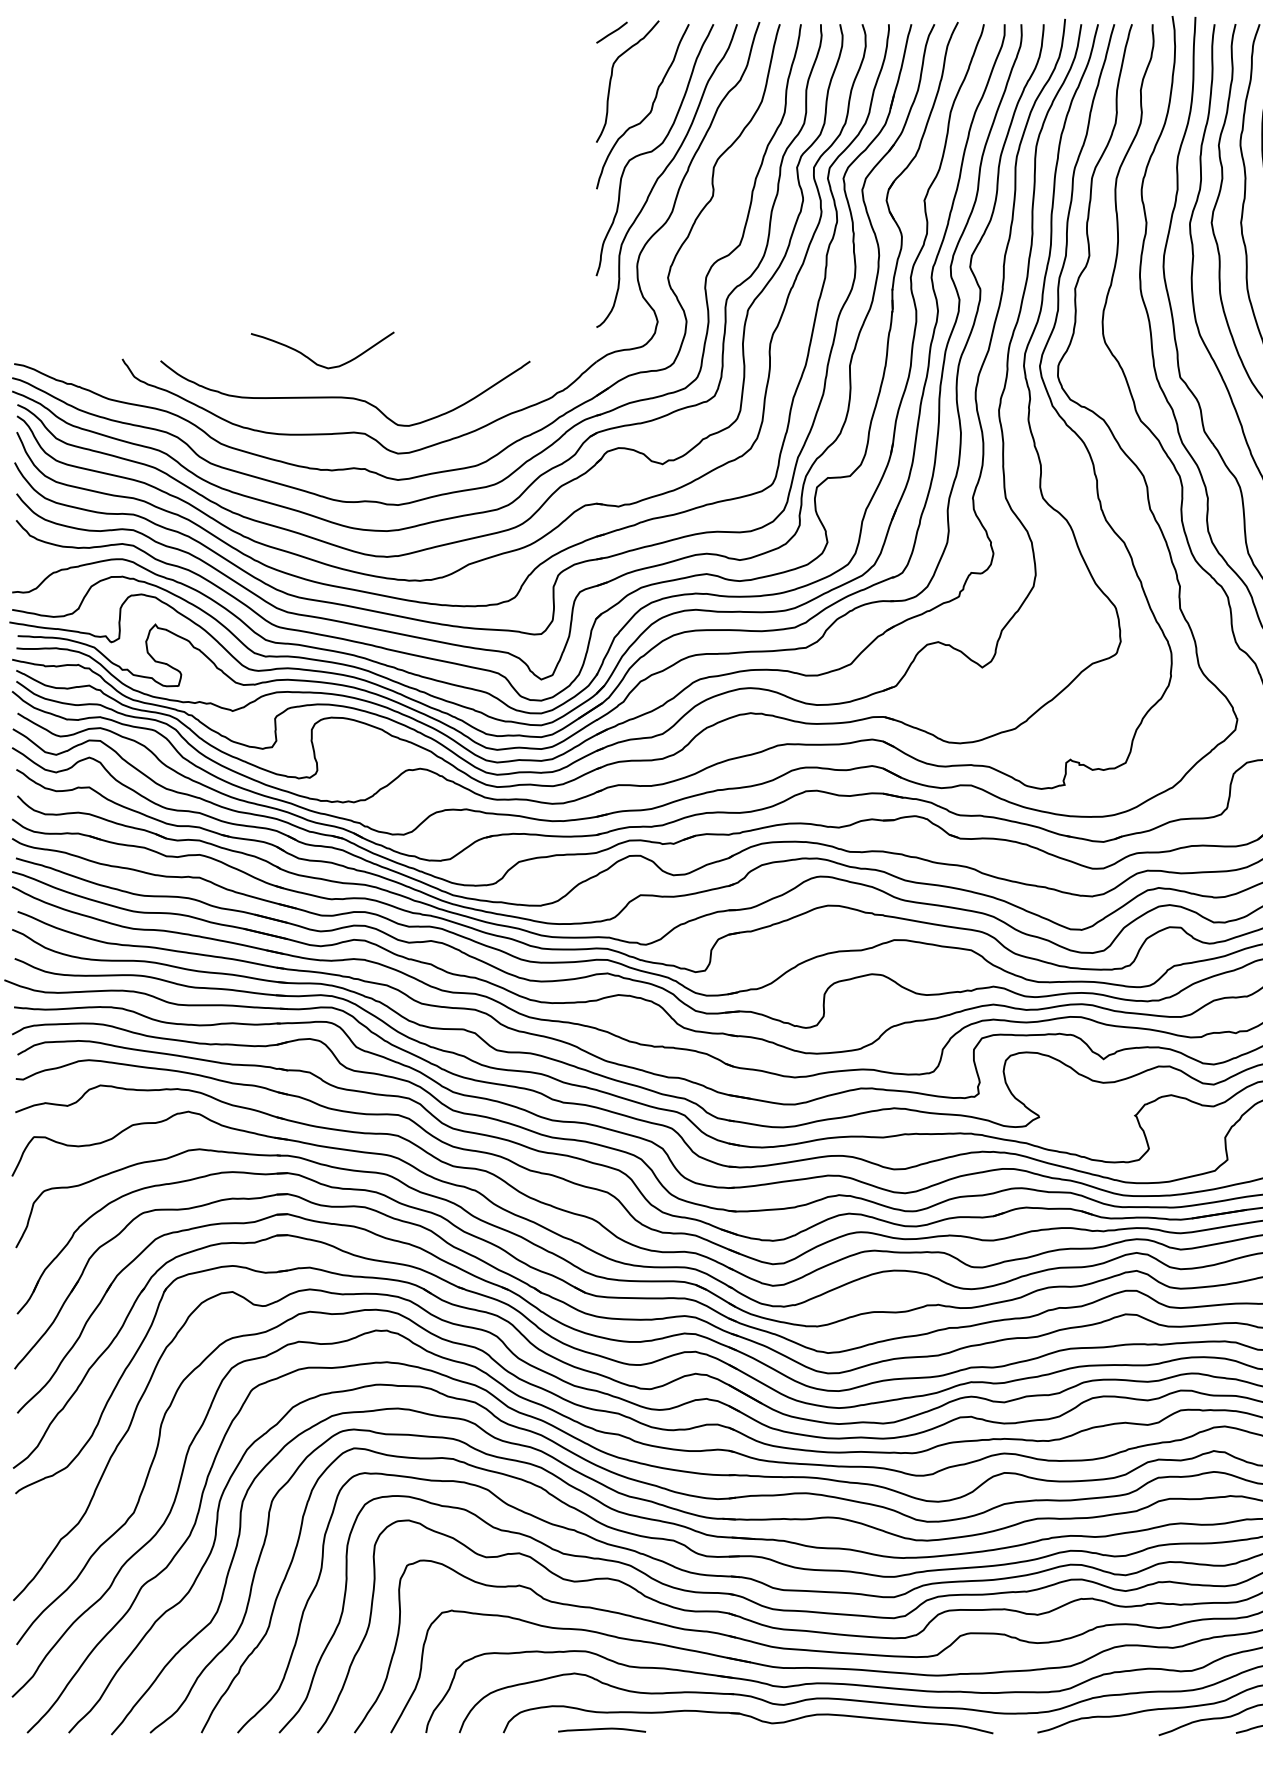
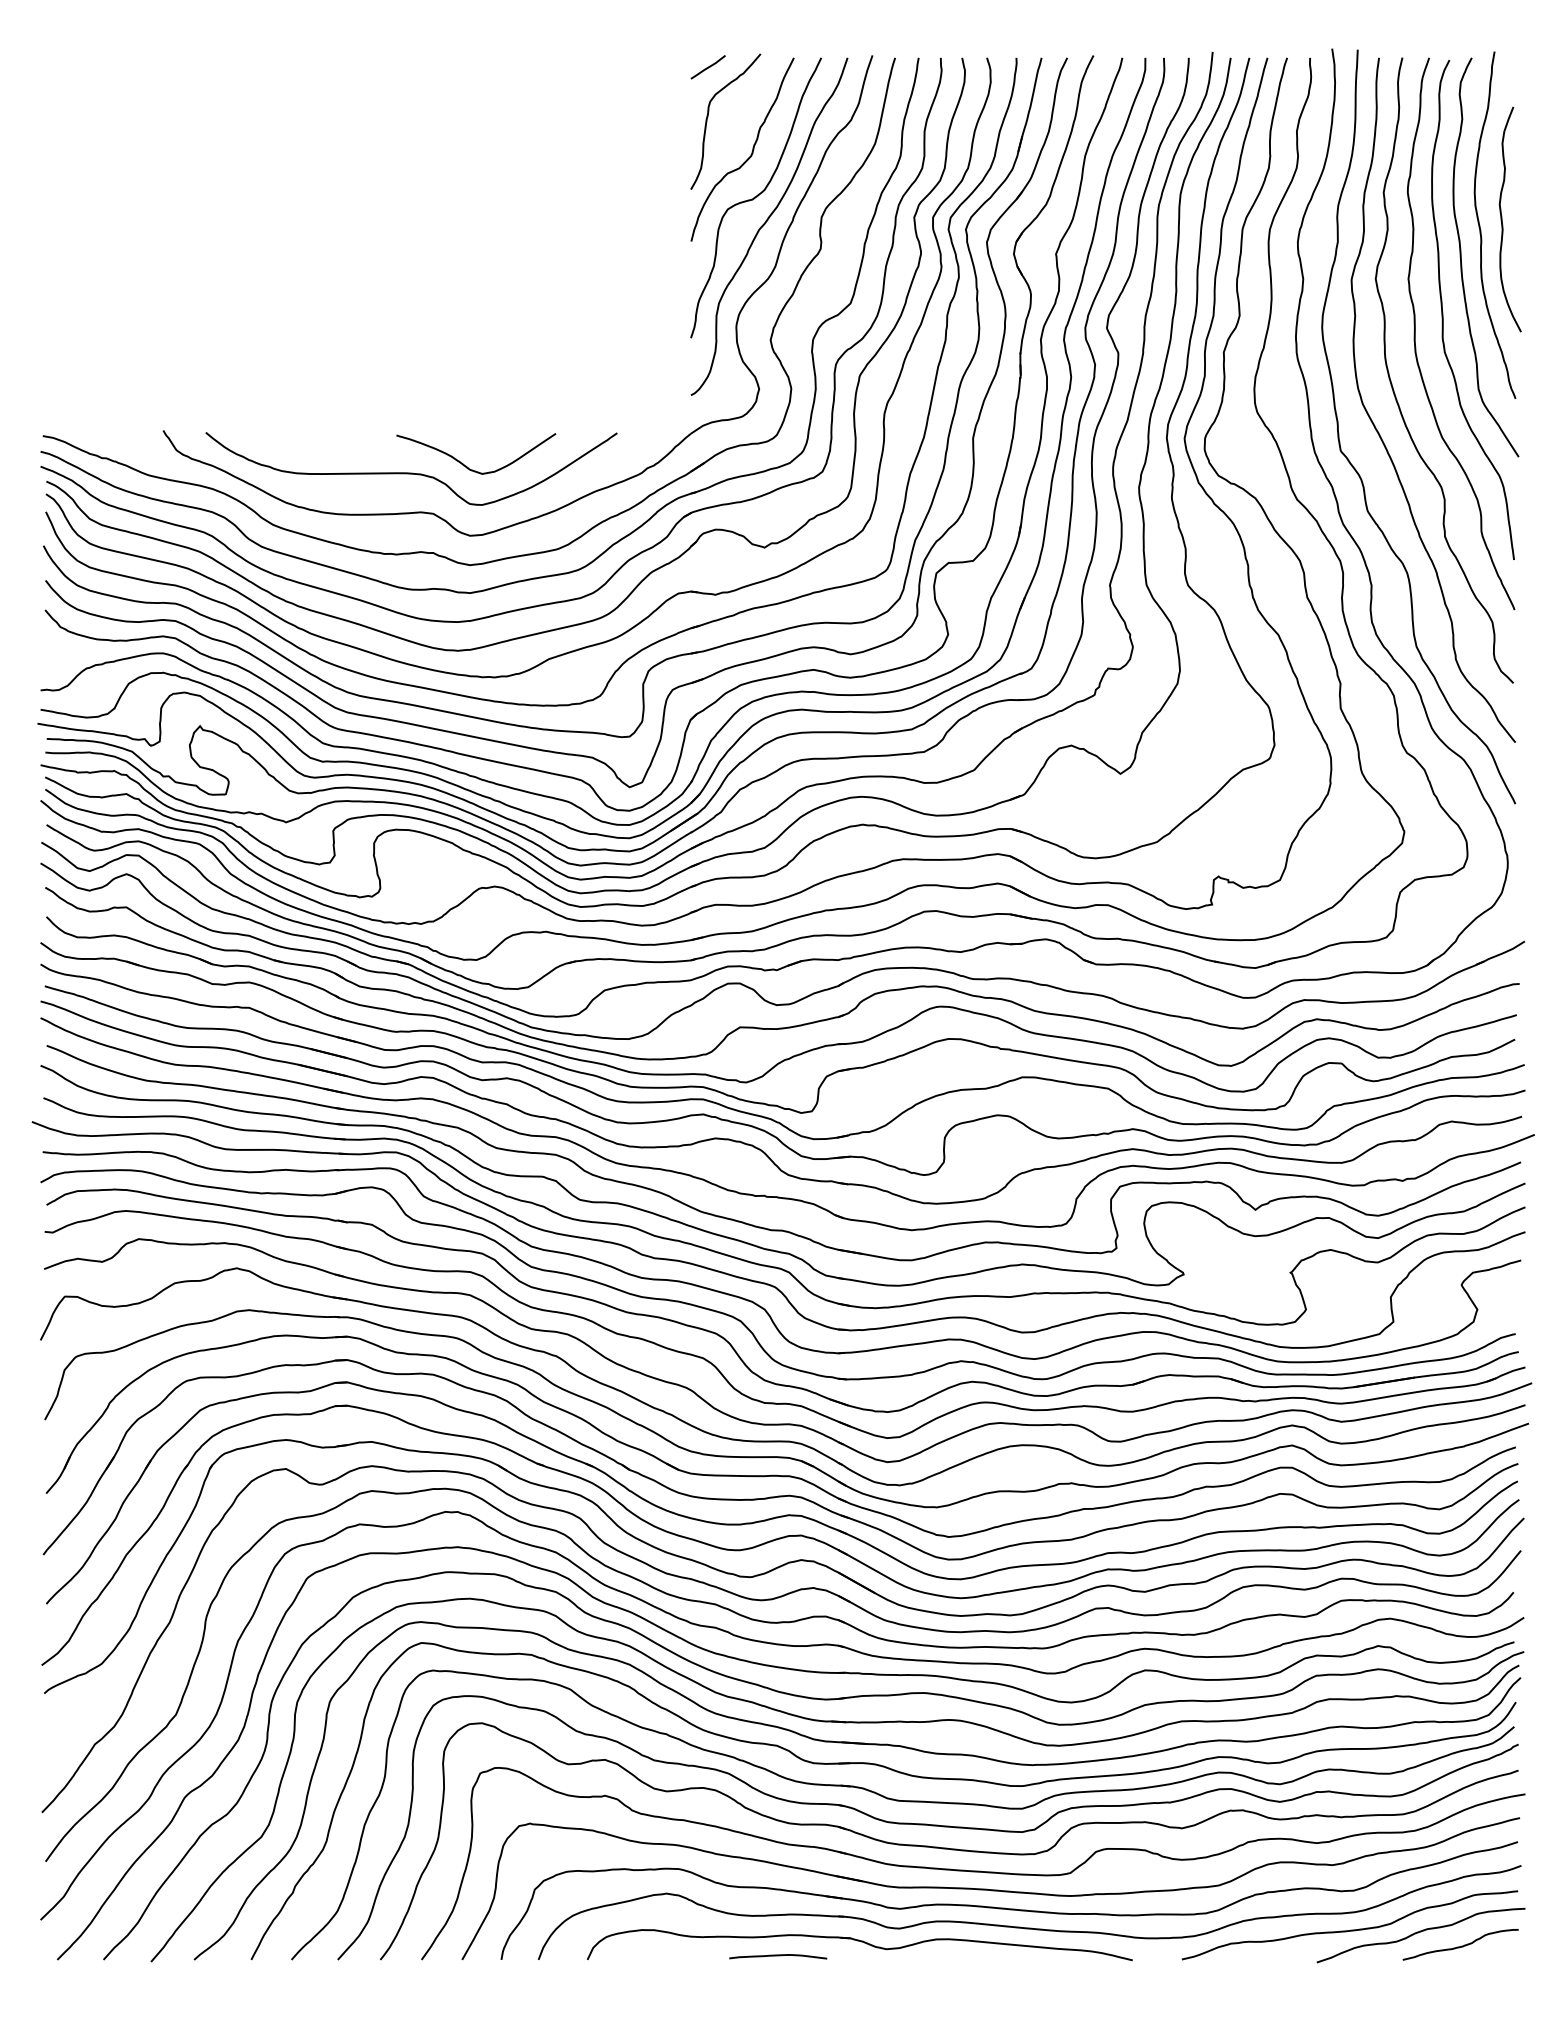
curve: (313, 360) -> (466, 465), moved
curve: (602, 1729) -> (778, 1956), moved

